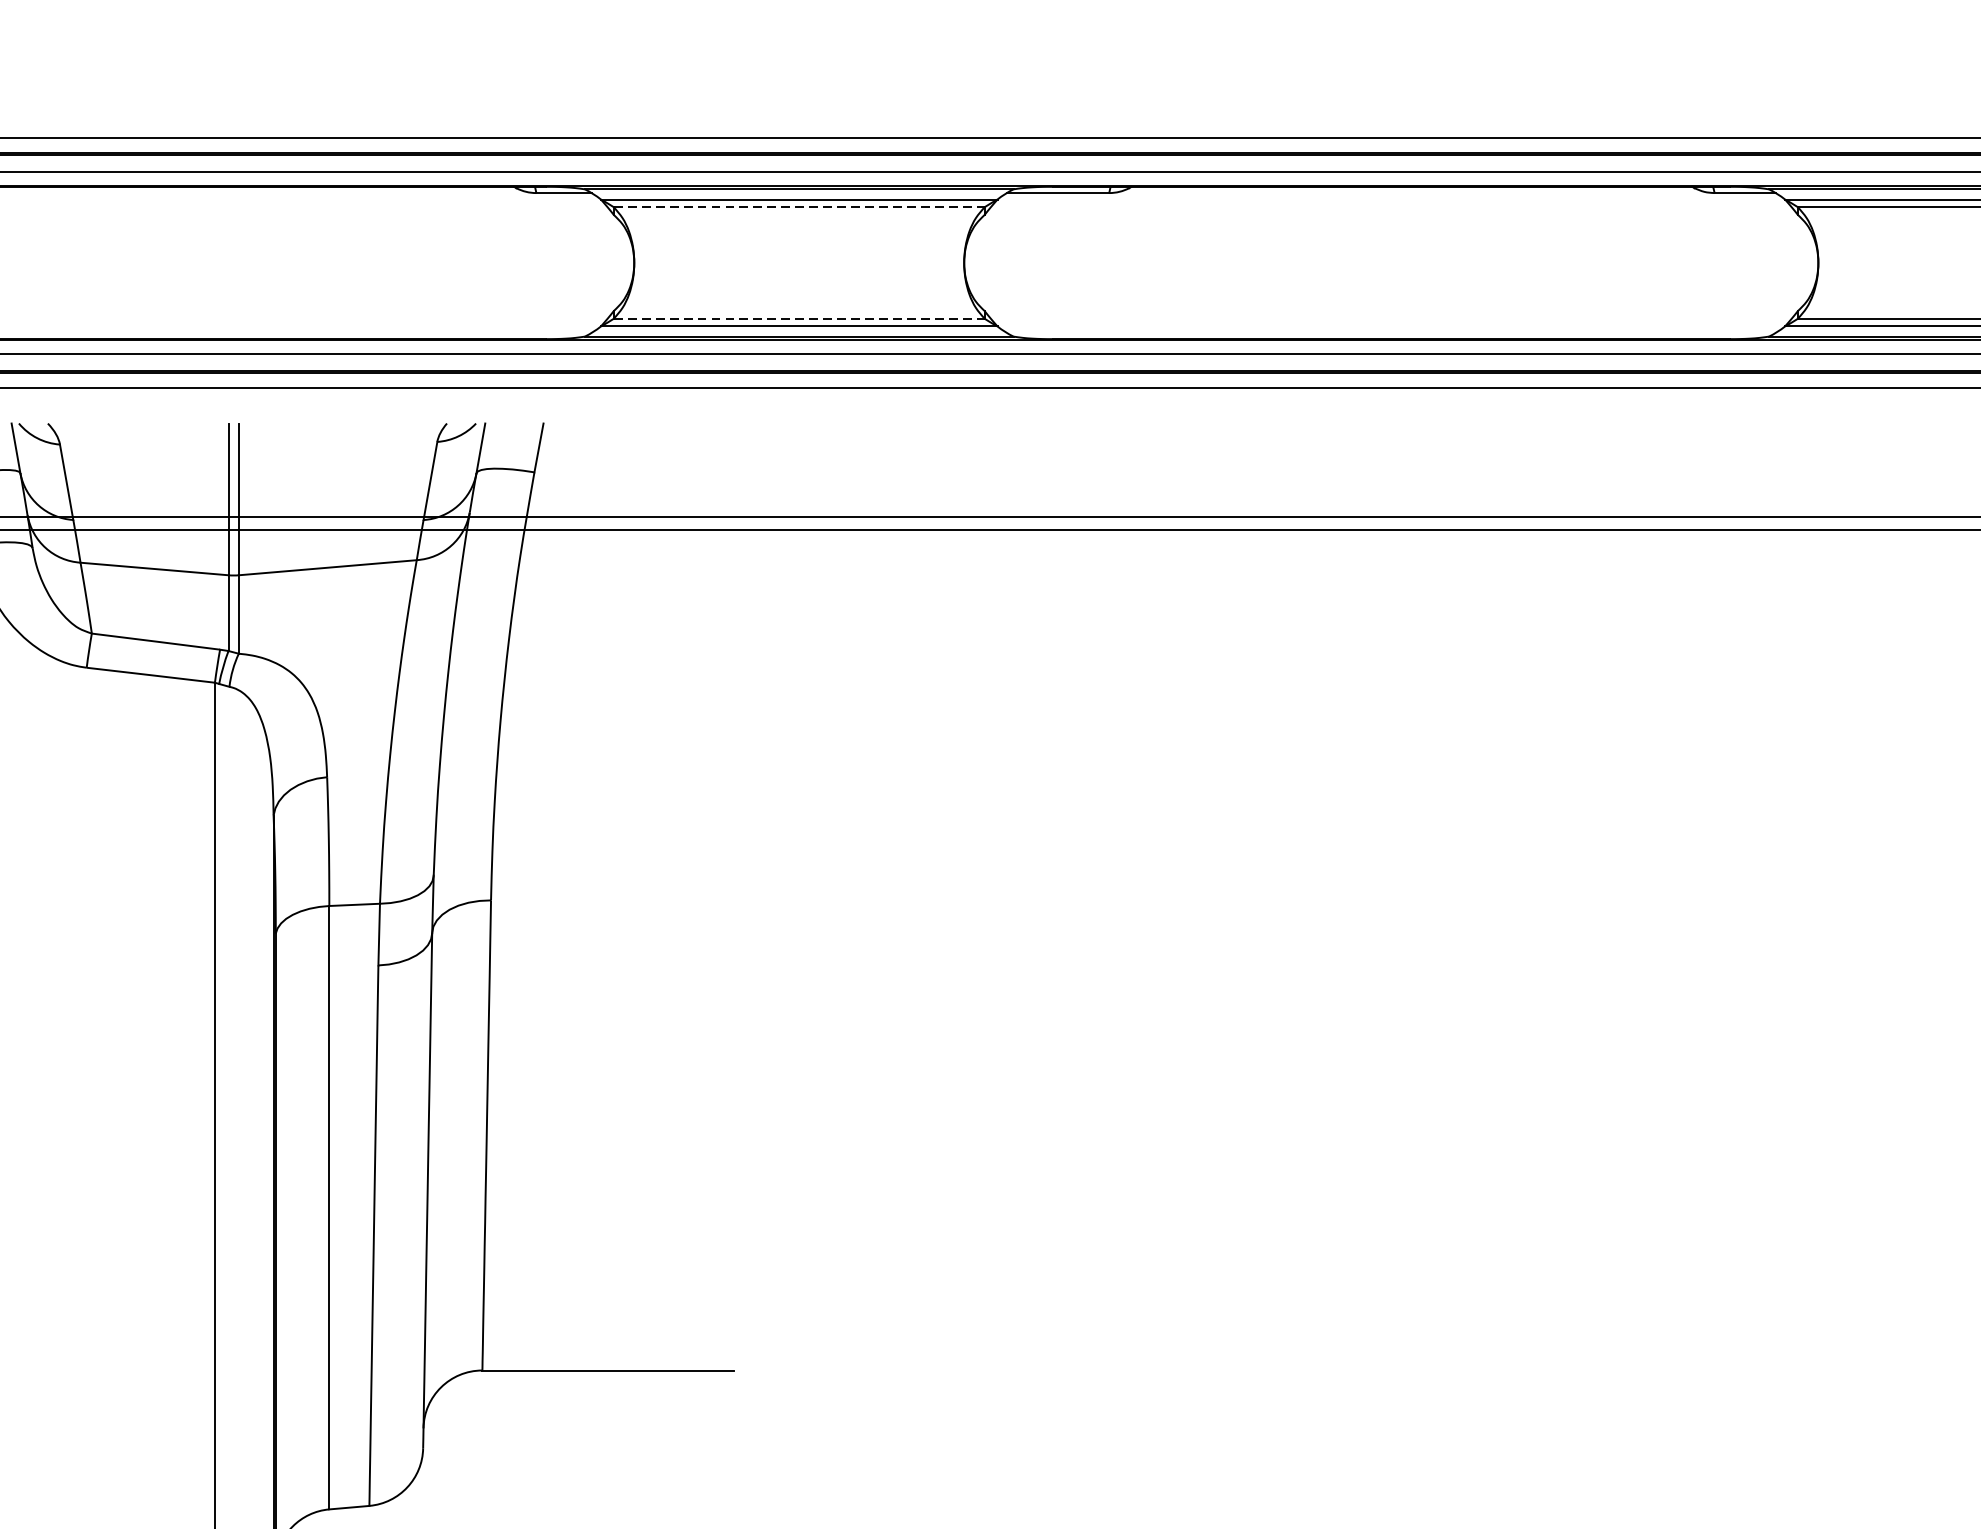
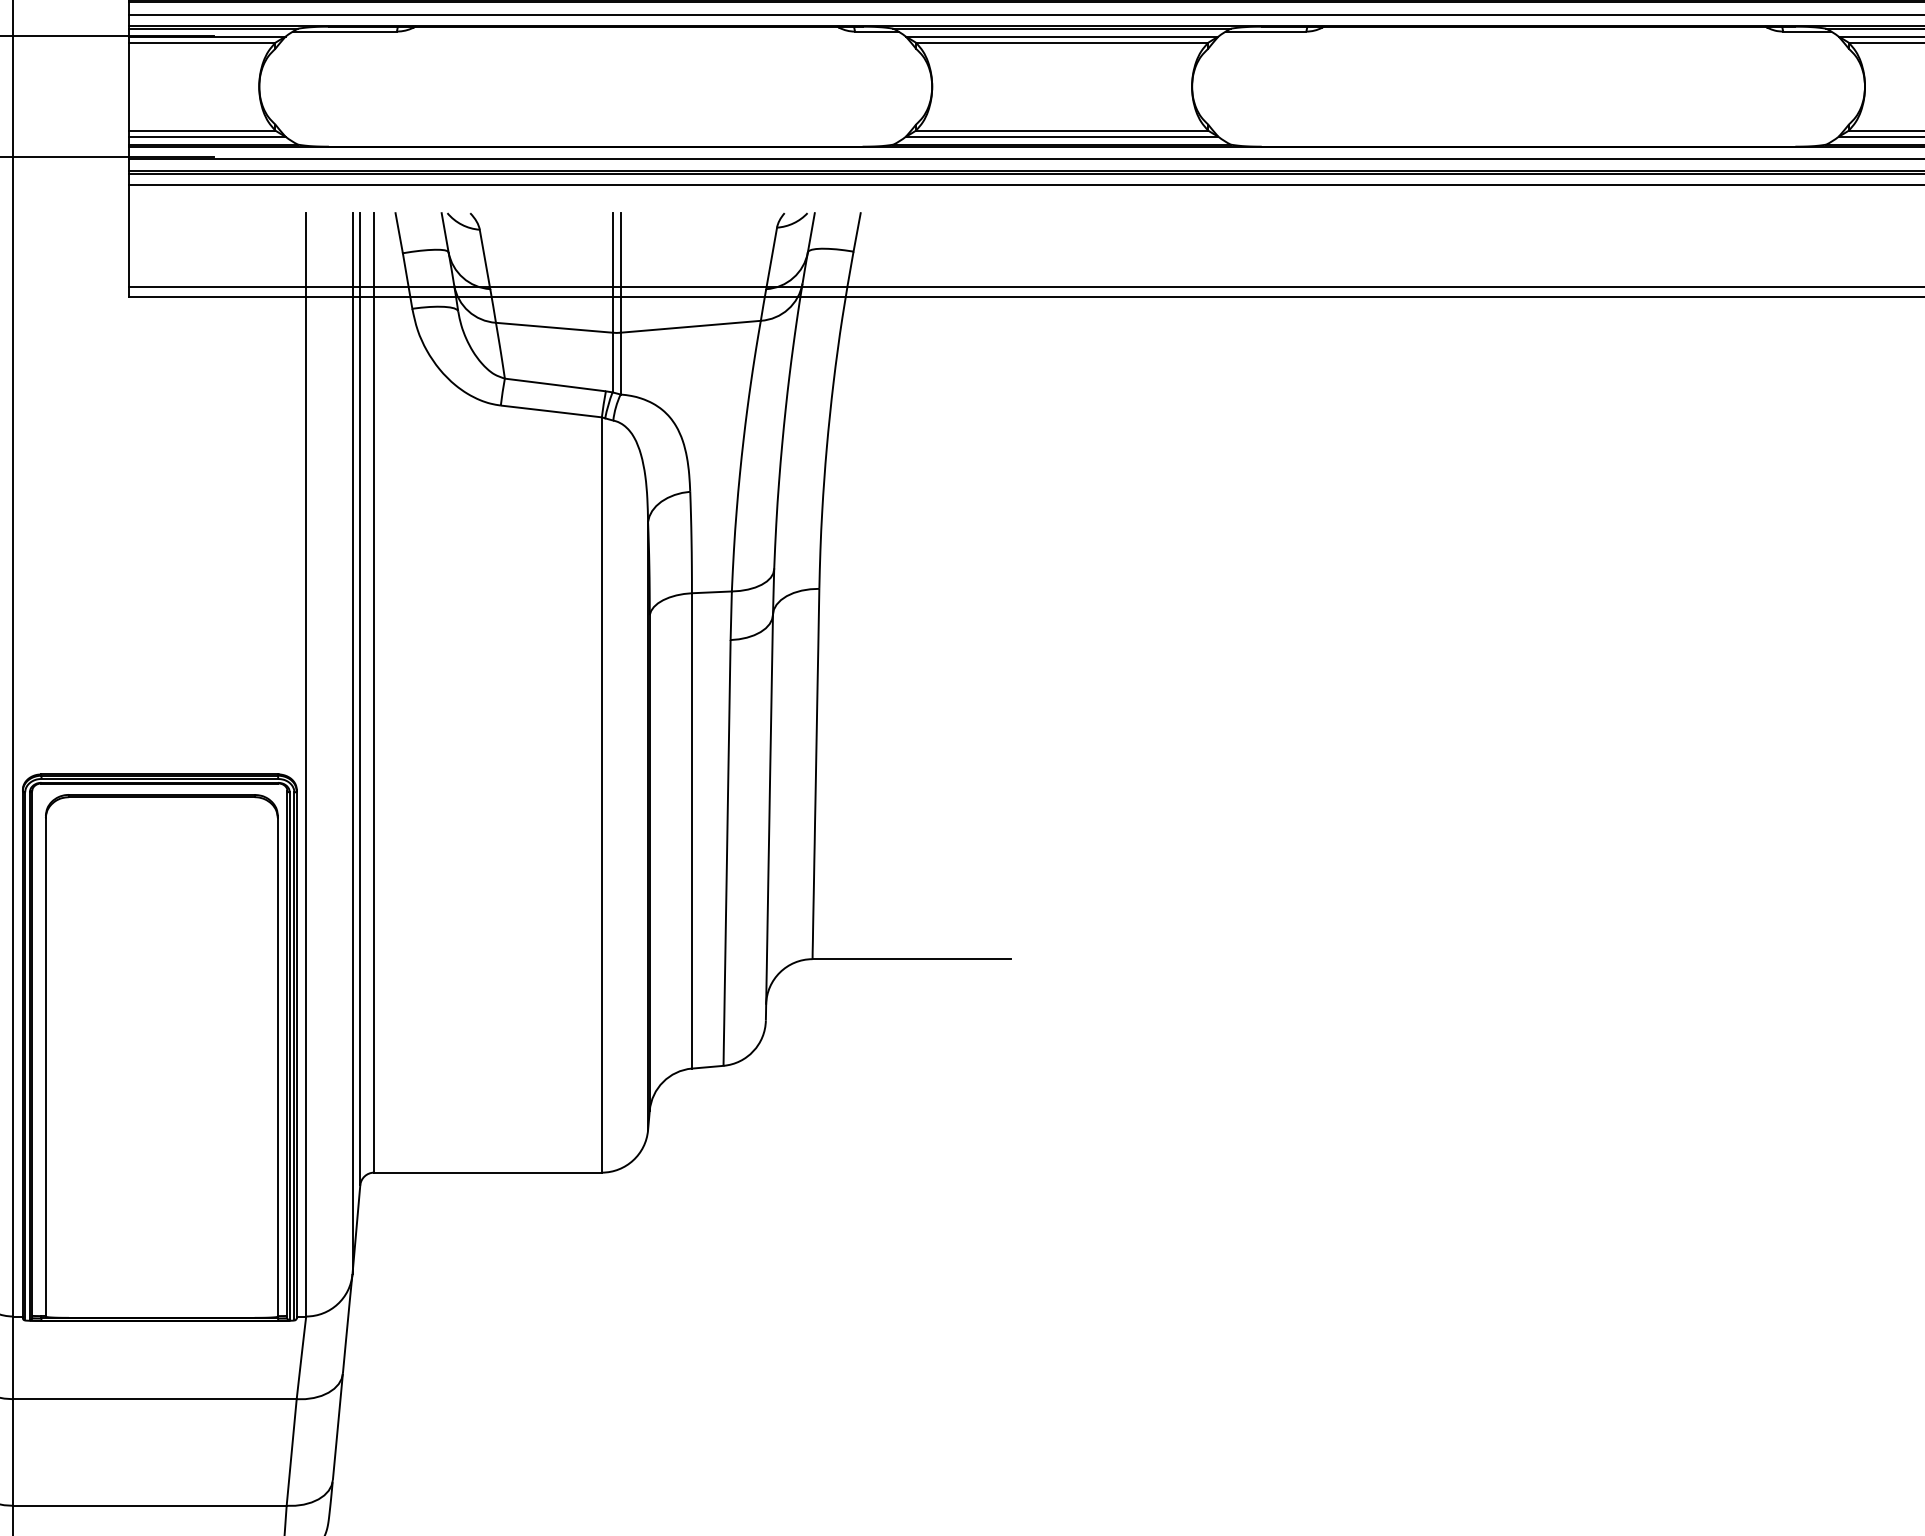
line: (799, 206) -> (1062, 42), dashed -> solid
line: (799, 318) -> (1062, 130), dashed -> solid

